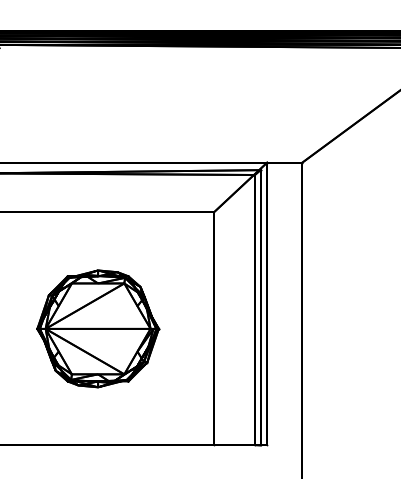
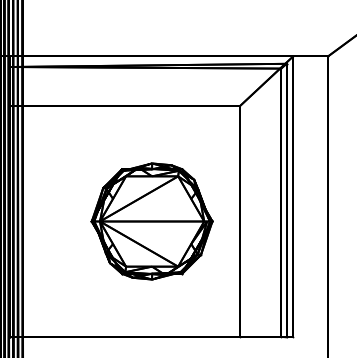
part: (98, 328) -> (152, 221), moved

